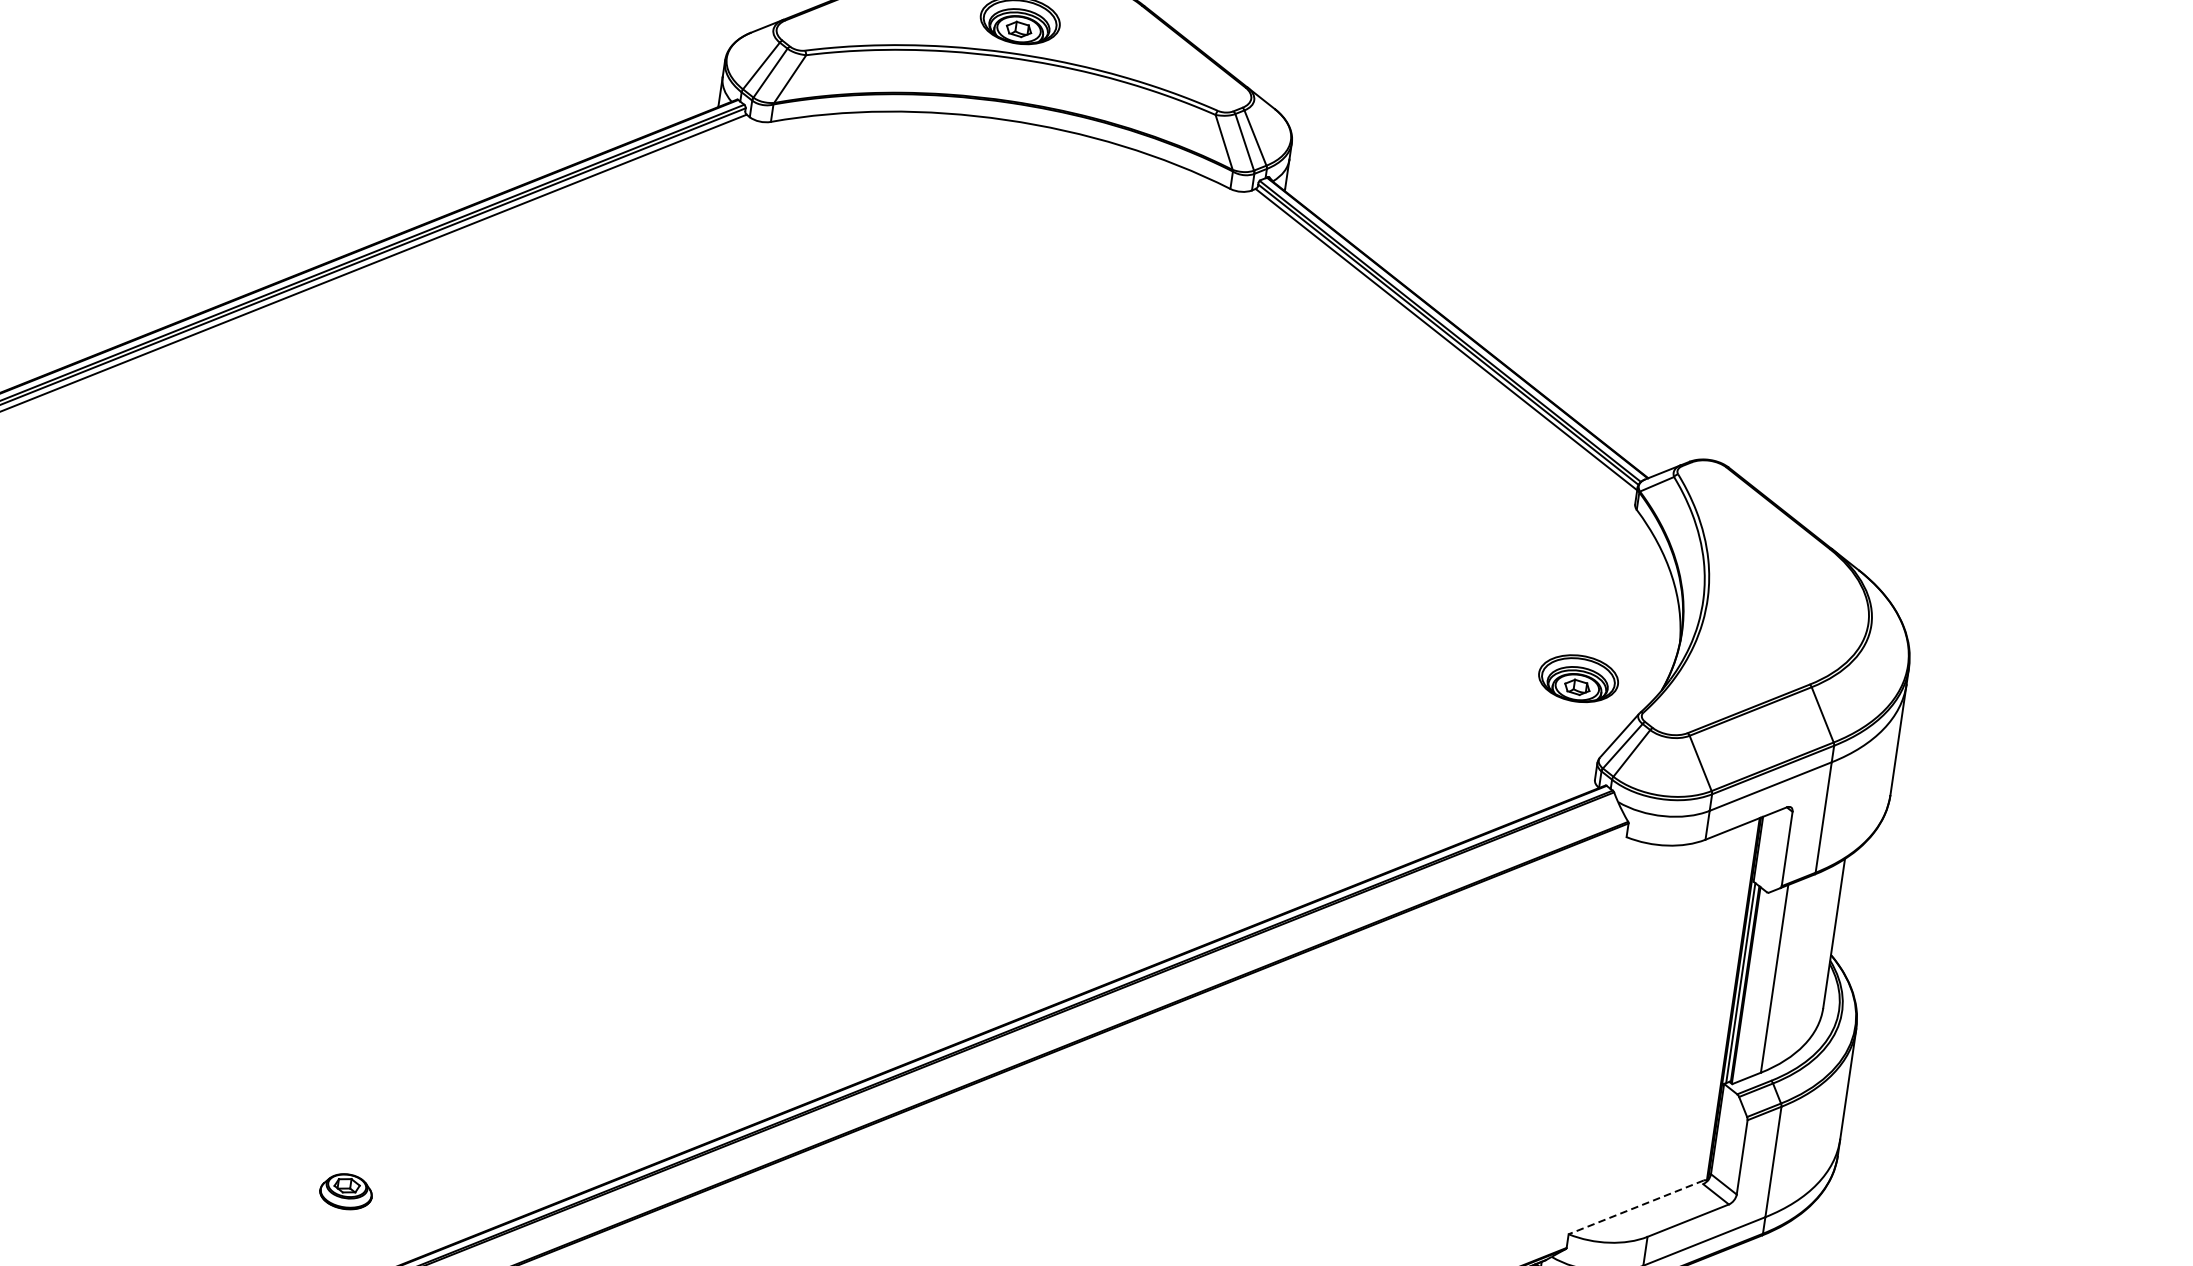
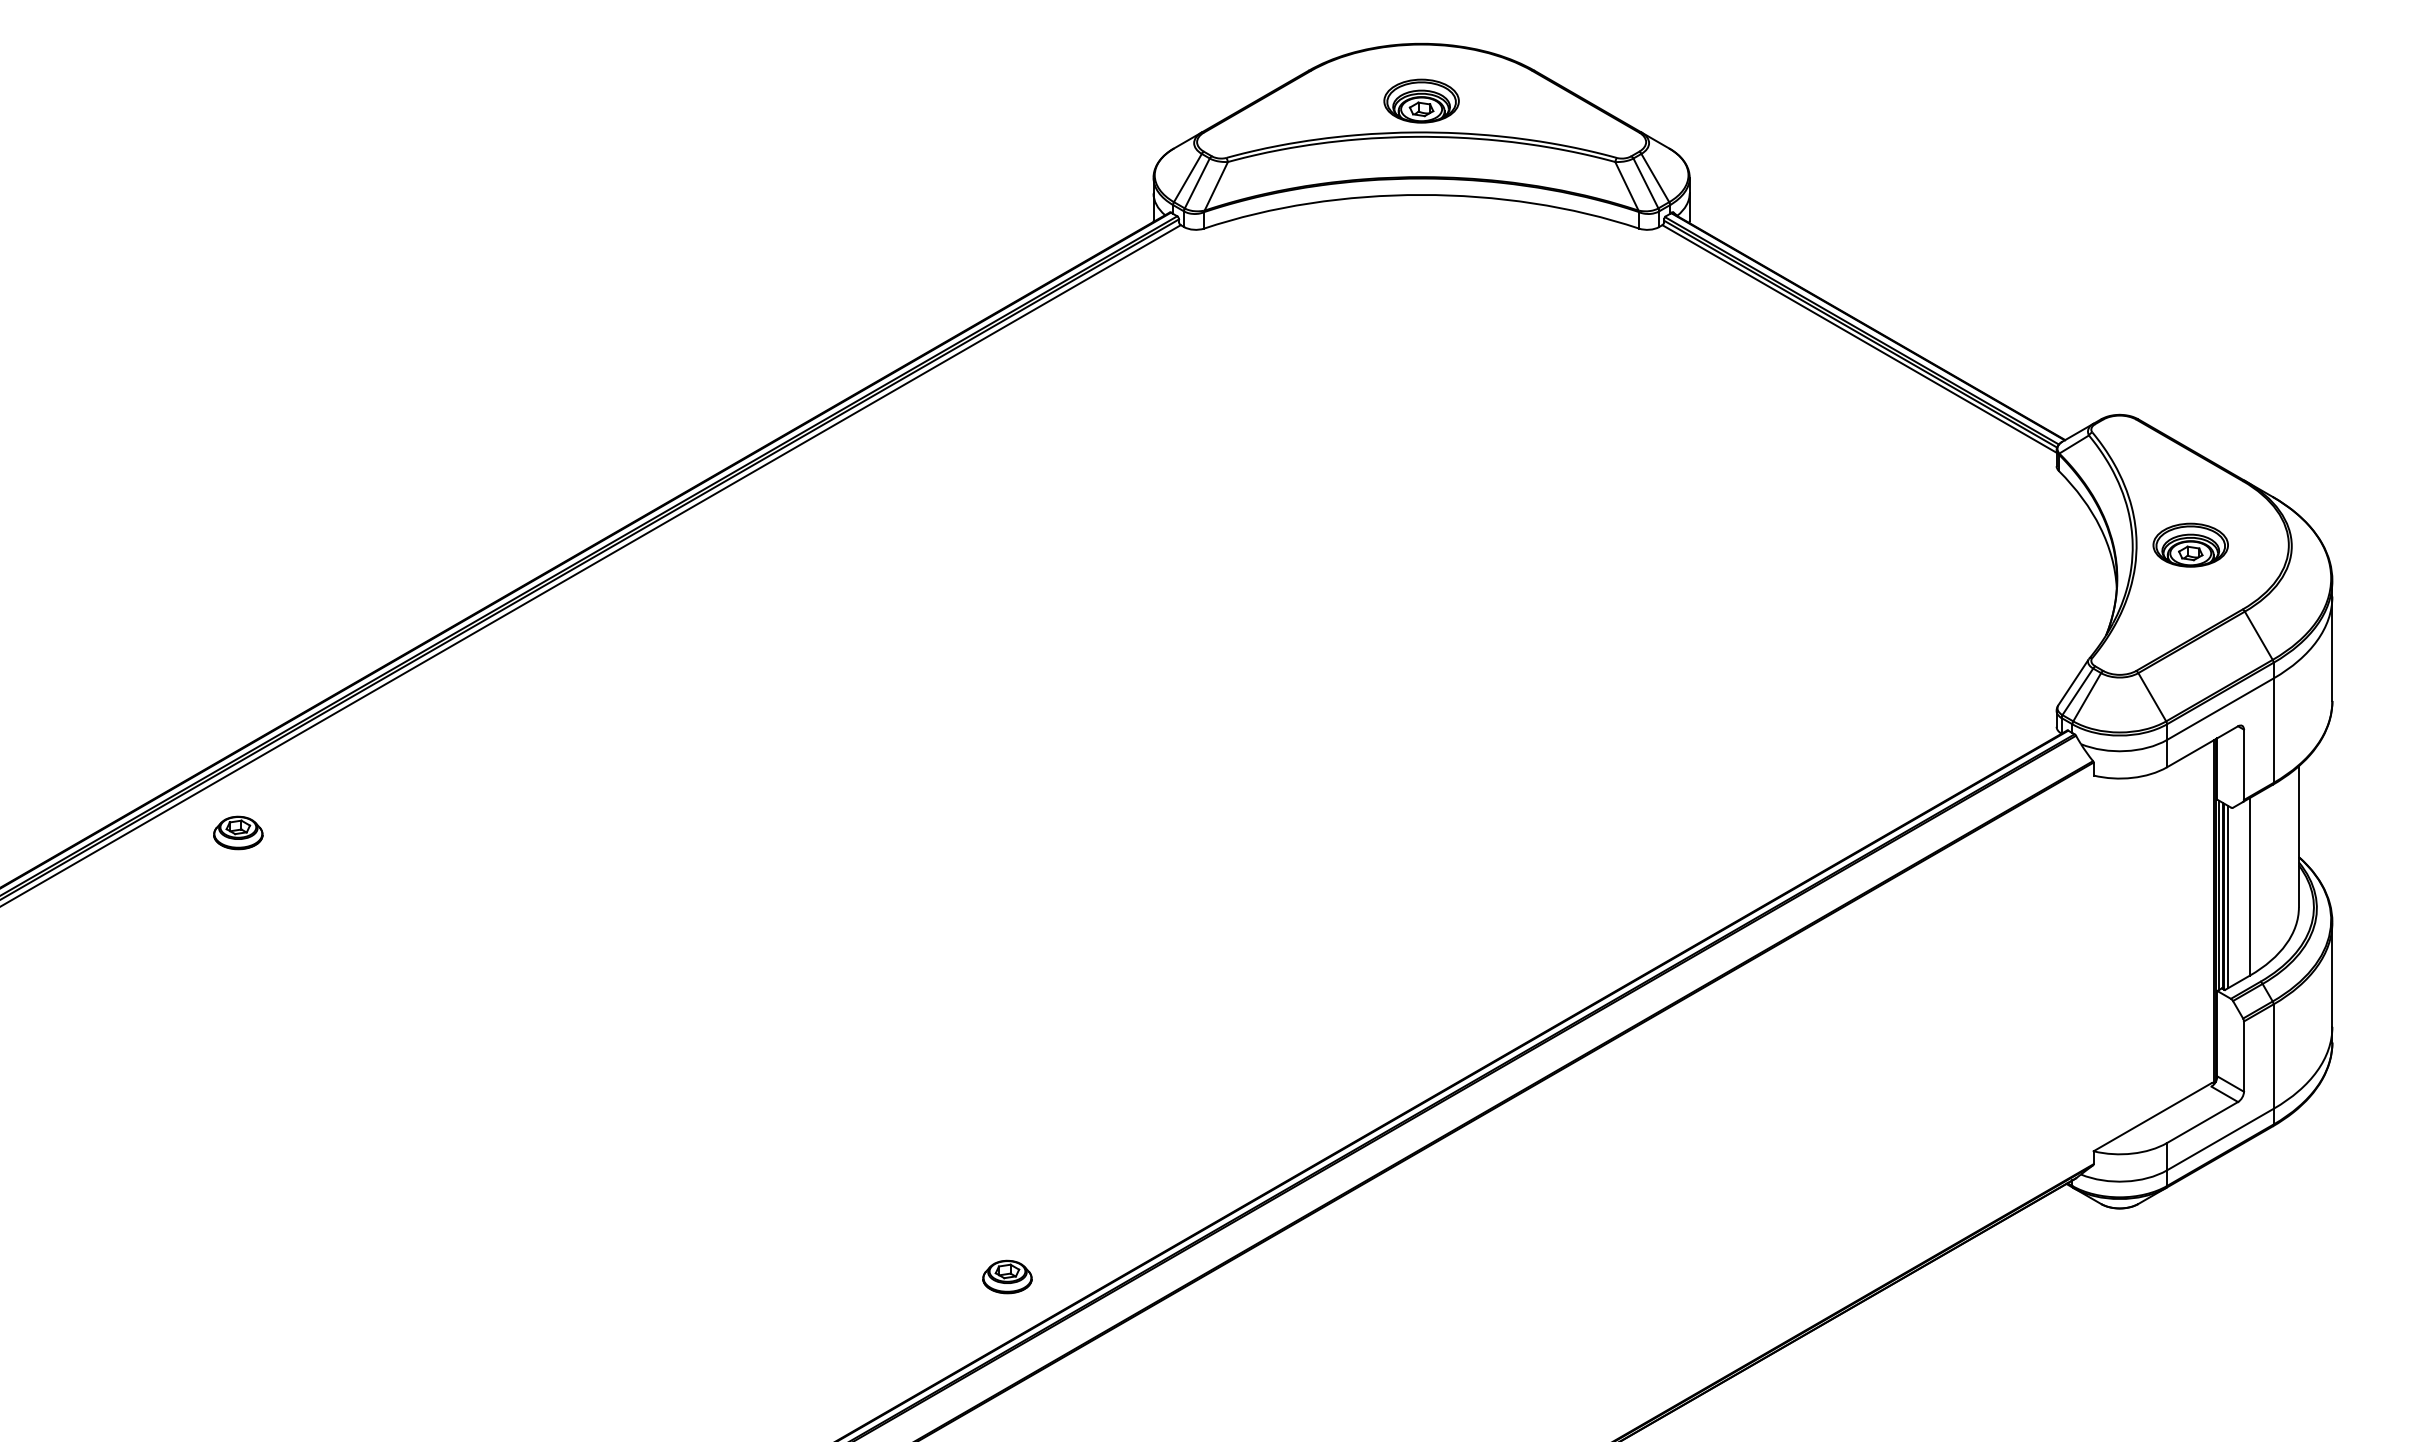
part: (1578, 677) -> (2190, 544), moved
line: (1750, 985) -> (2228, 896), added
part: (346, 1191) -> (1007, 1276), moved
line: (1636, 1207) -> (2152, 1117), dashed -> solid

